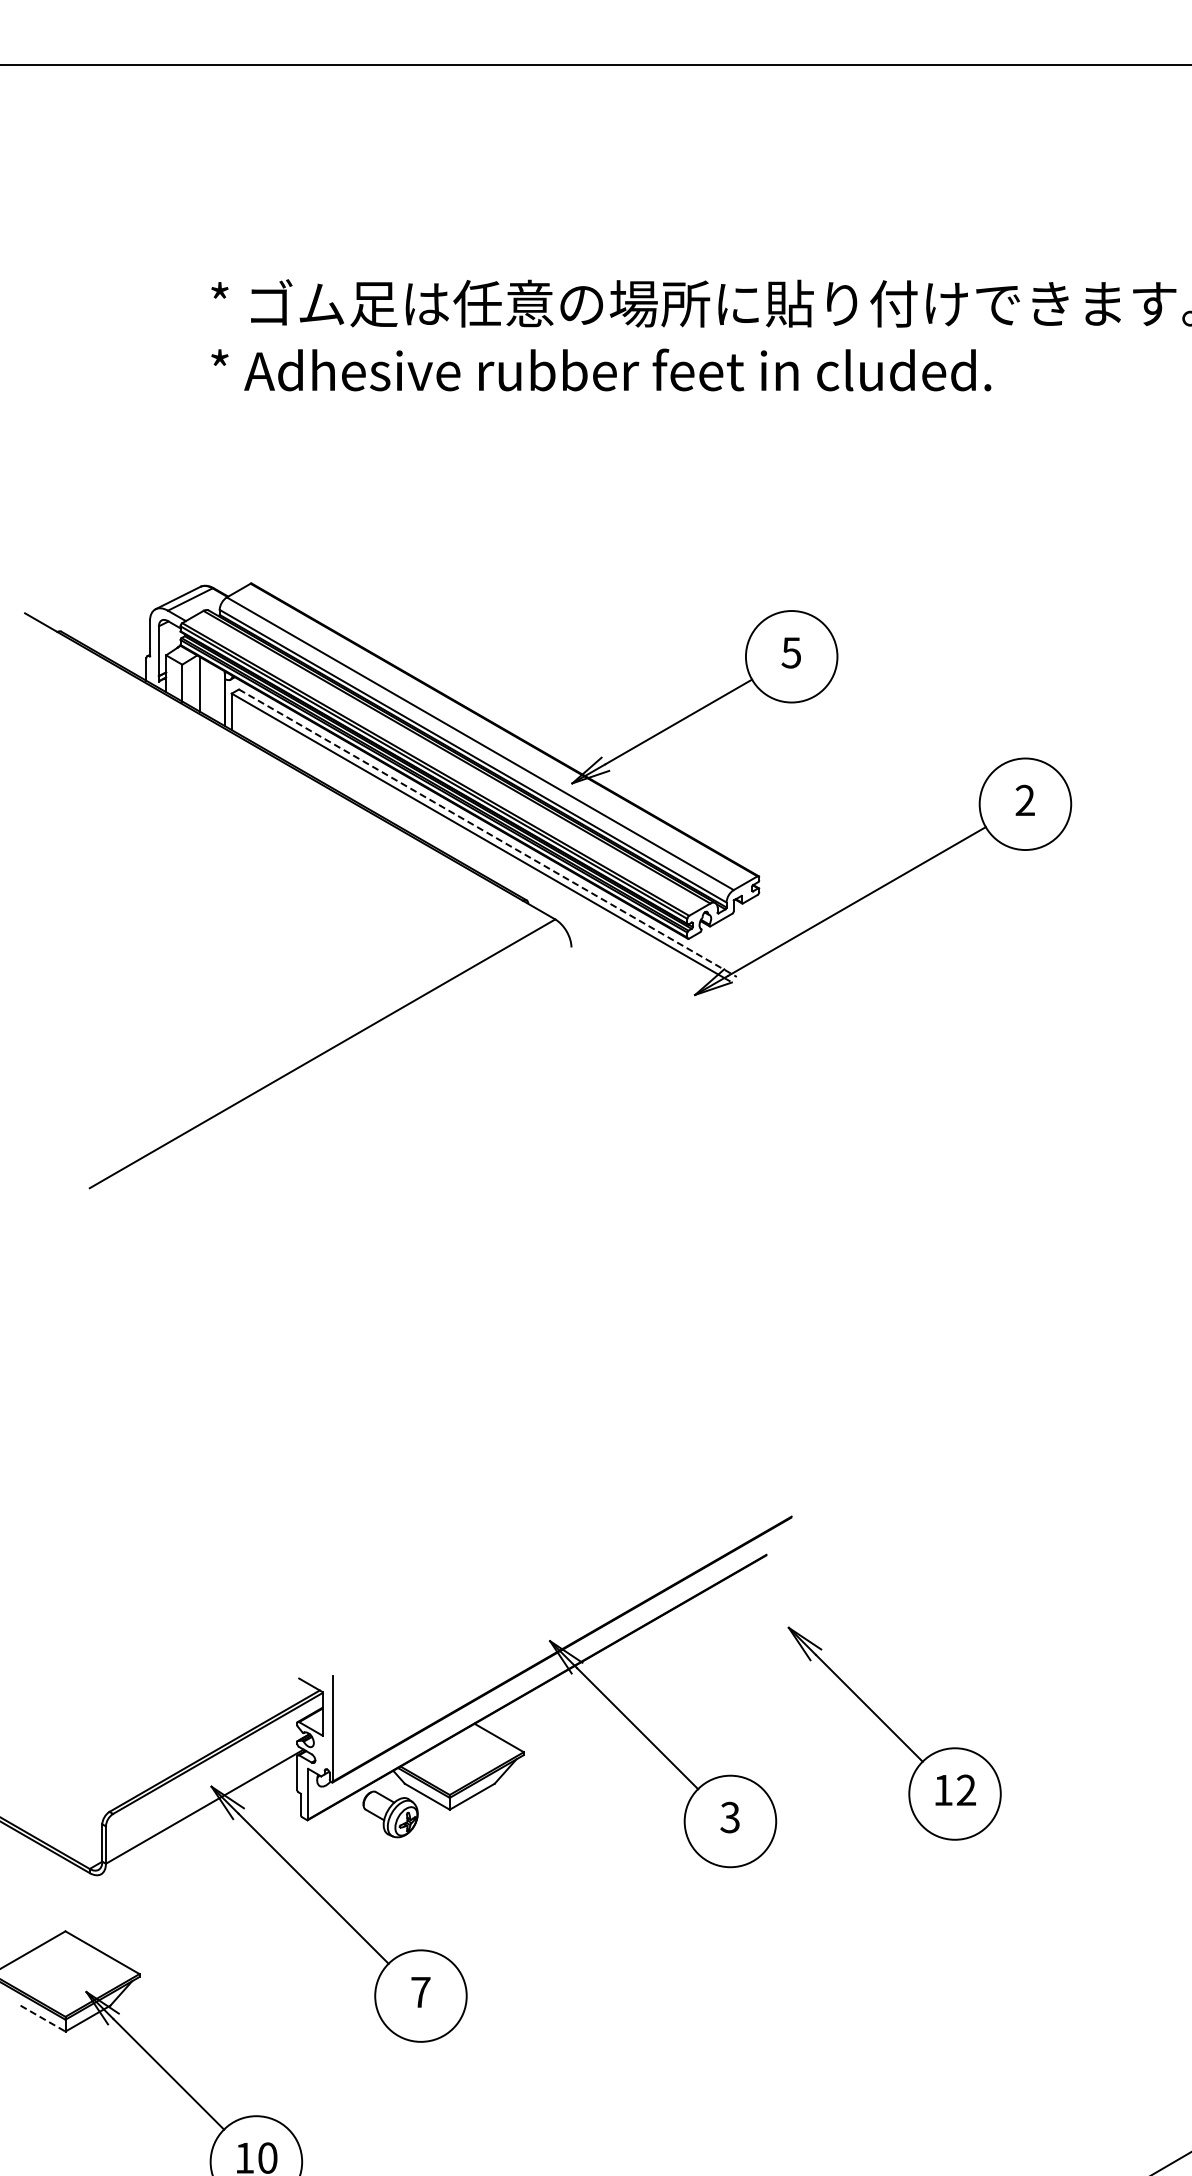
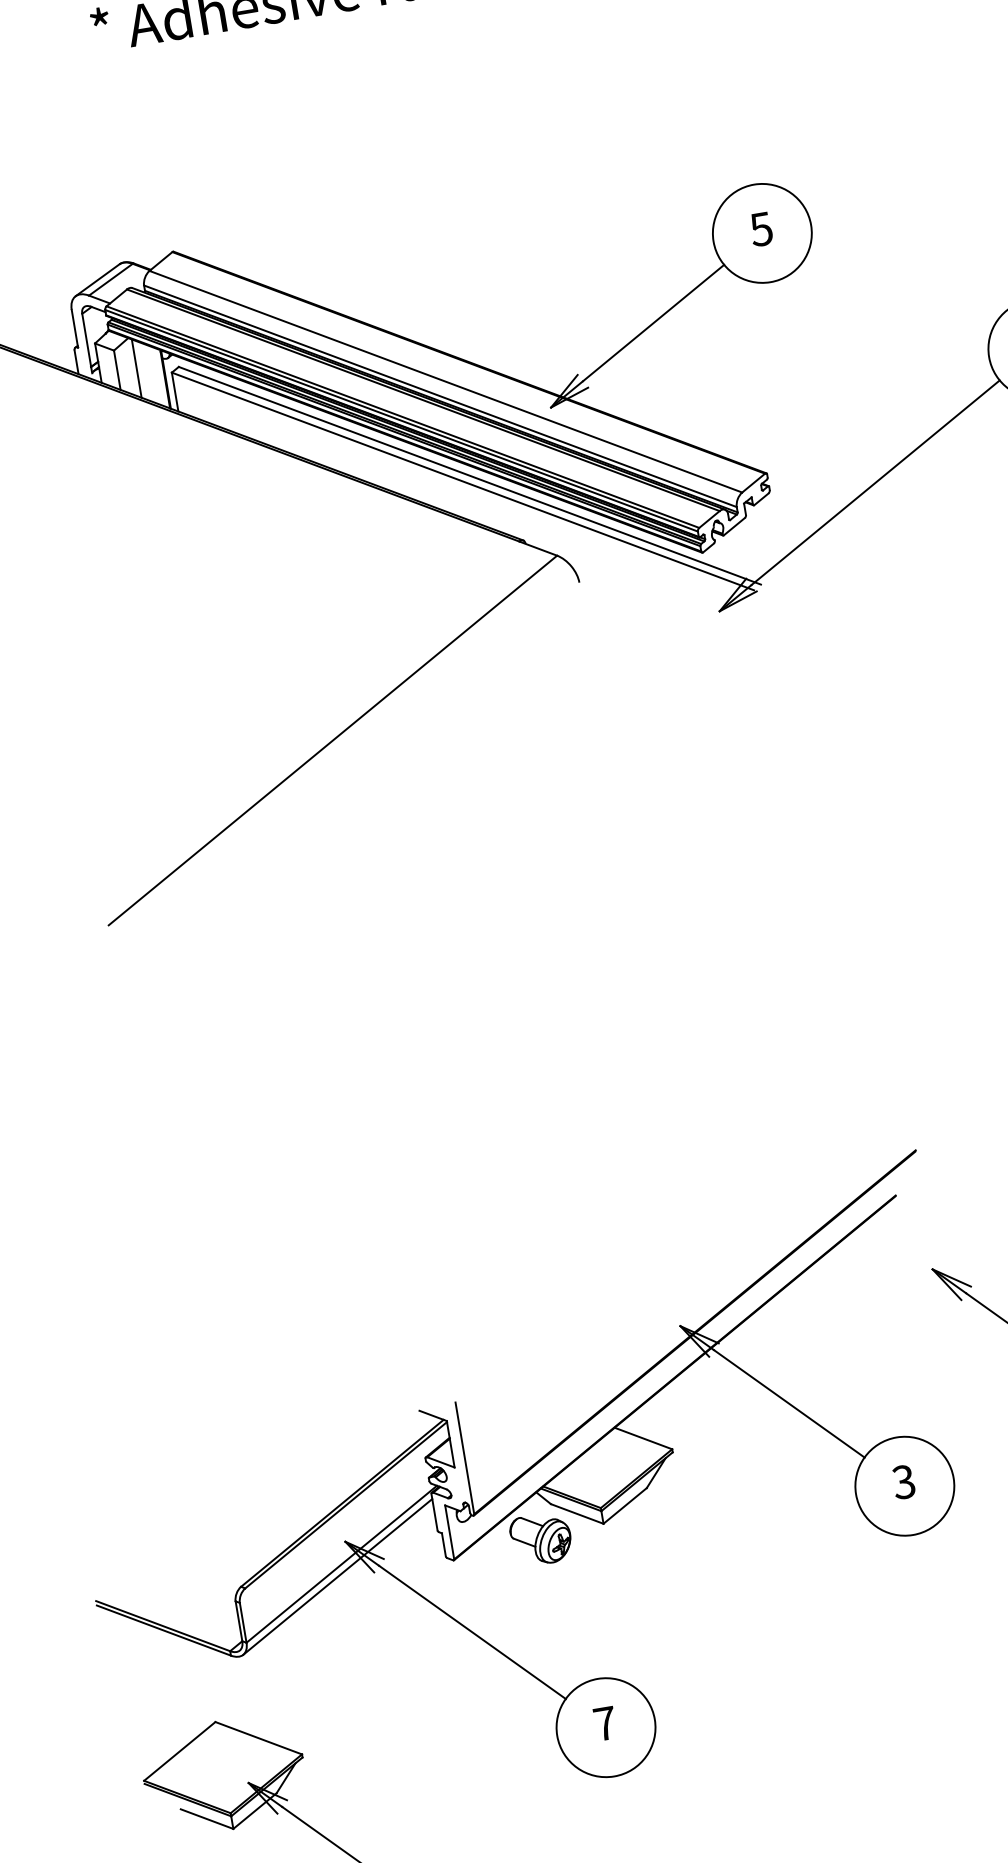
line: (488, 833) -> (470, 475), dashed -> solid
line: (199, 1817) -> (338, 1576), added
line: (43, 2018) -> (207, 1818), dashed -> solid

